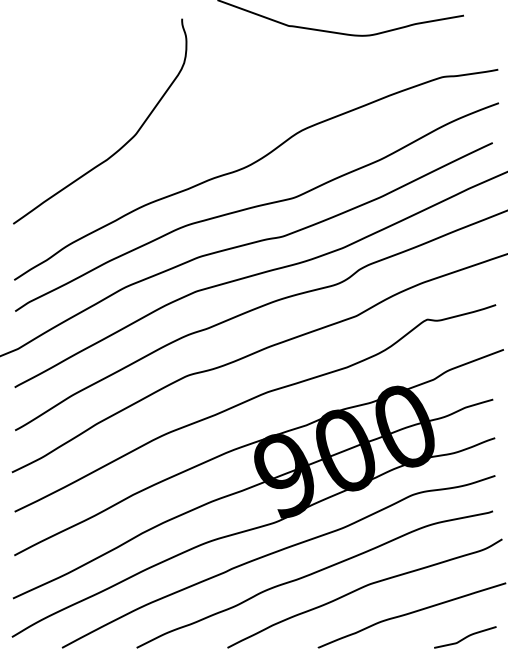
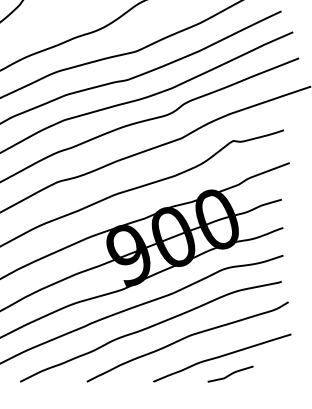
curve: (465, 637) -> (230, 374), moved

